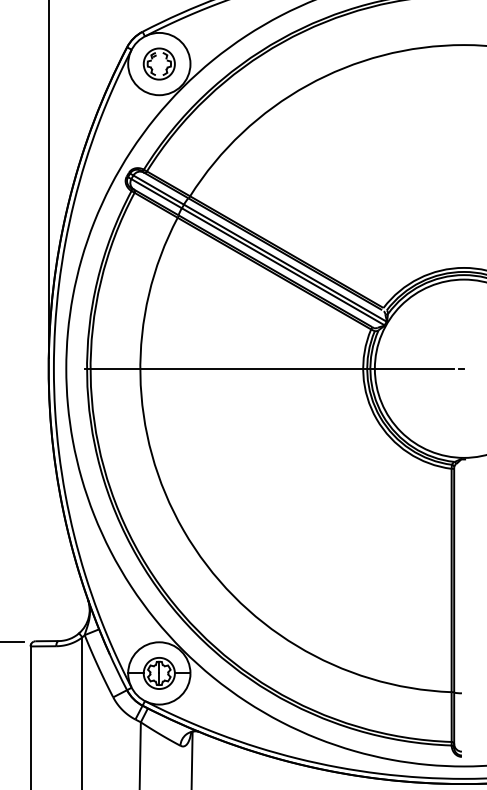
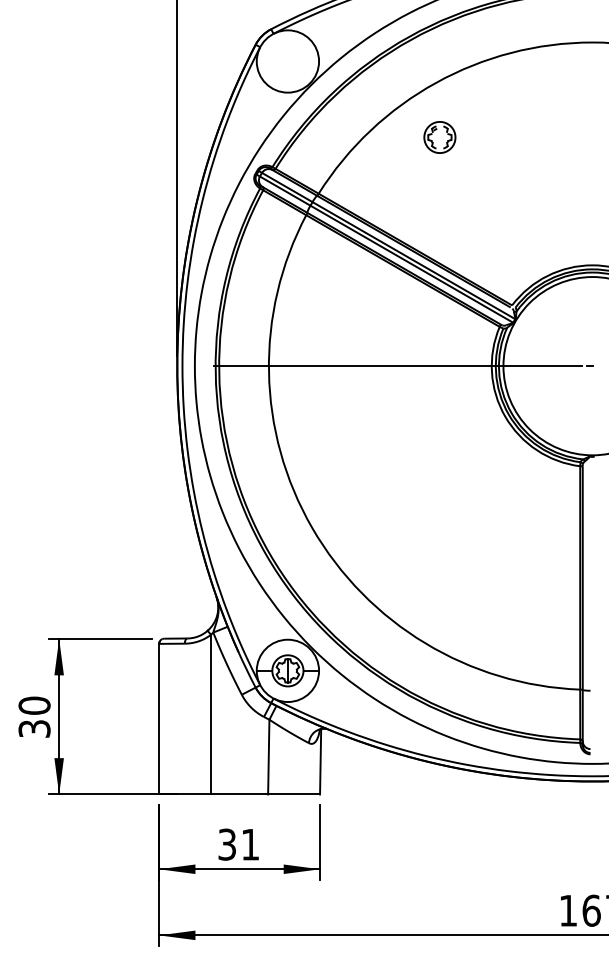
part: (158, 64) -> (439, 137), moved

